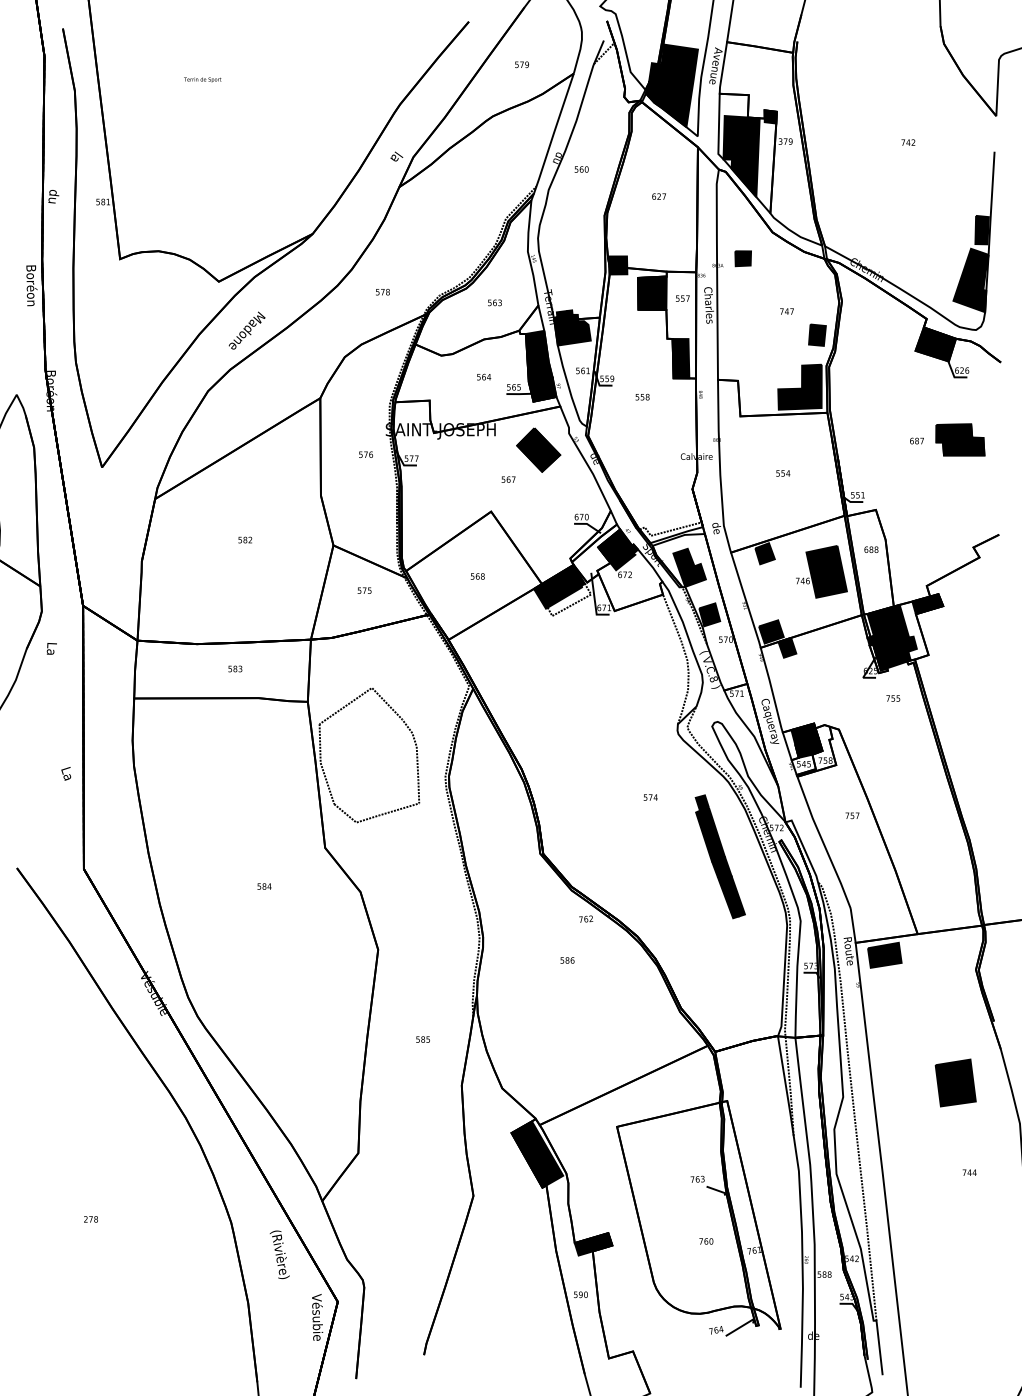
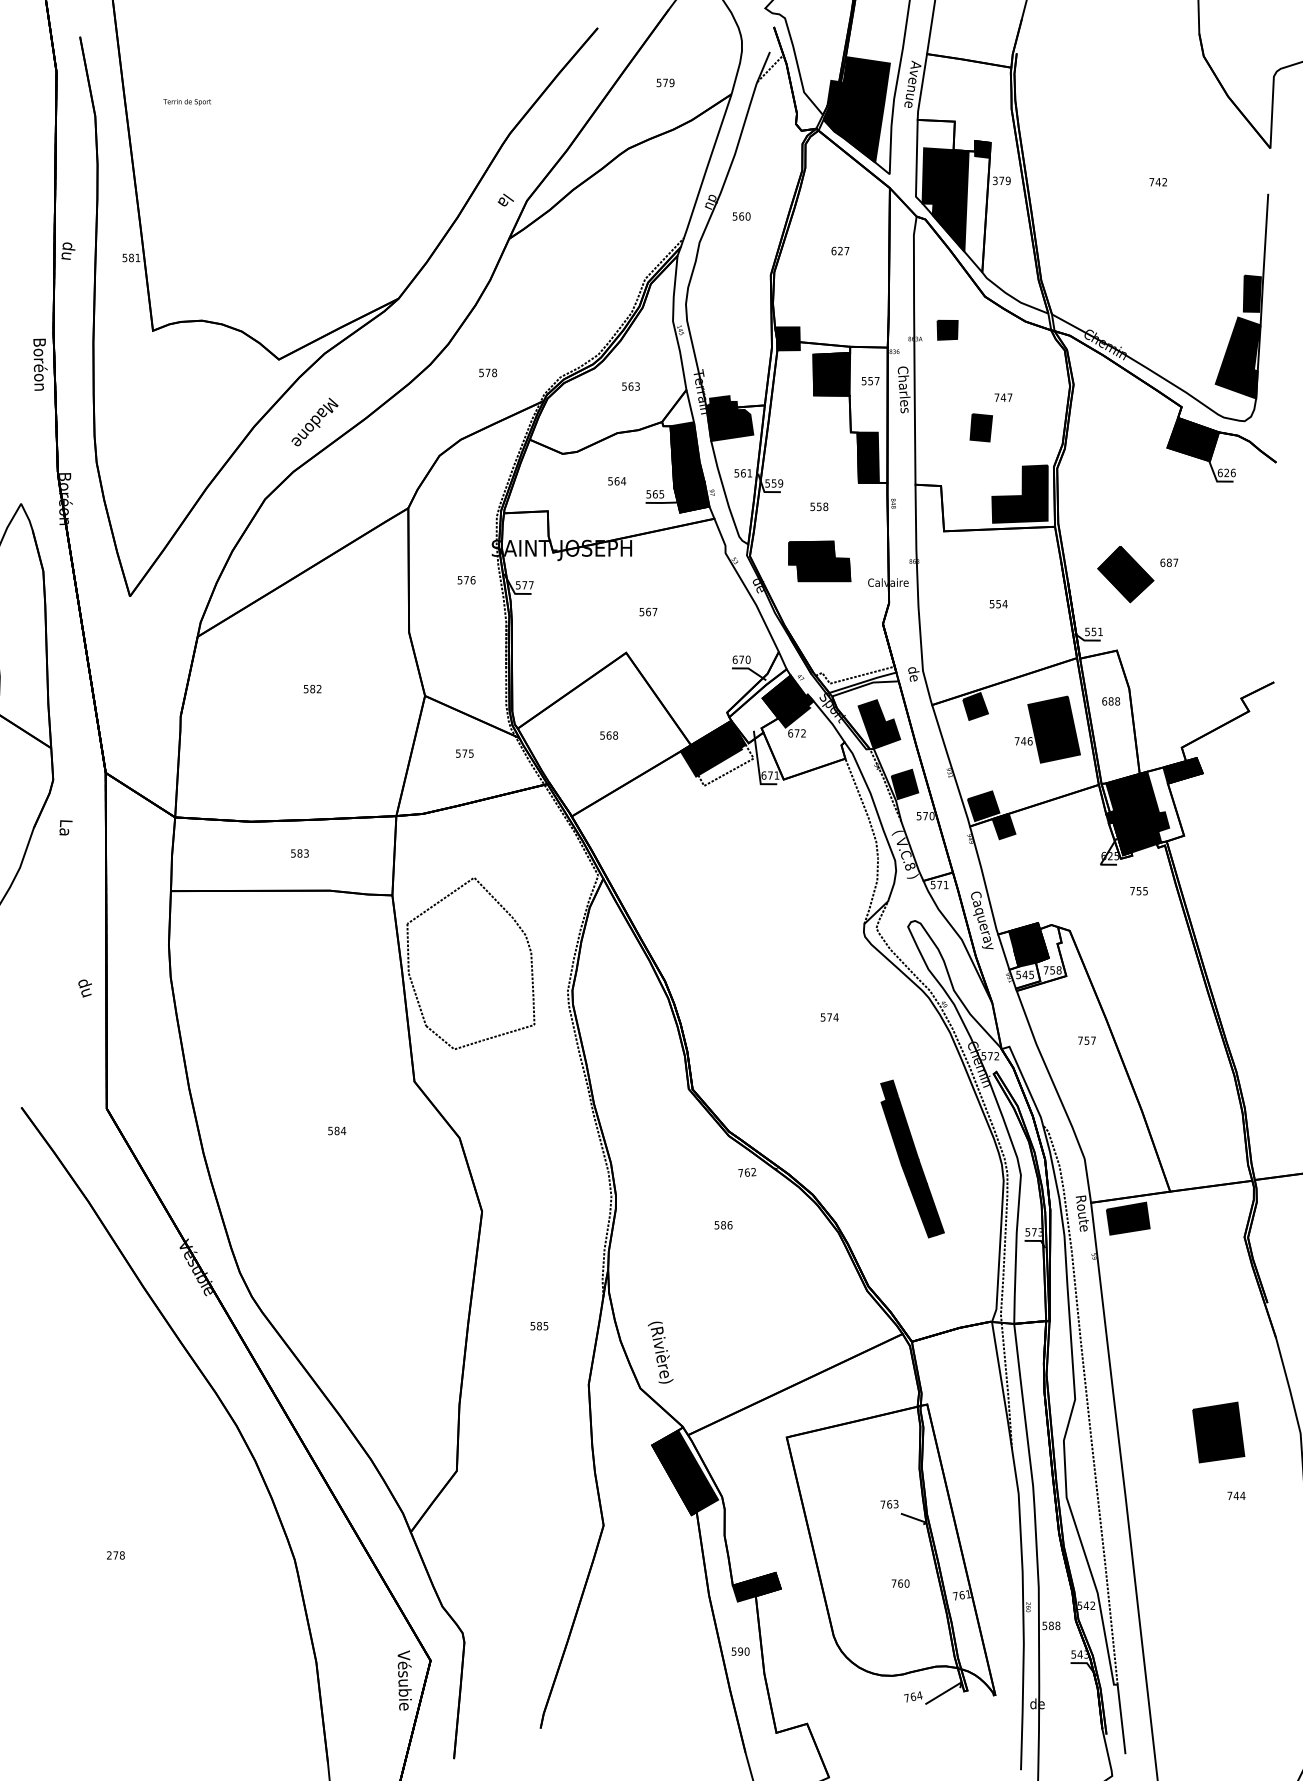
text: (202, 80) -> (187, 102), moved
part: (816, 334) -> (980, 427), moved
part: (960, 440) -> (819, 561), moved
part: (538, 450) -> (1125, 574), moved
text: (66, 774) -> (84, 987), La -> du
part: (720, 856) -> (912, 1158), moved
part: (955, 1082) -> (1218, 1432), moved
text: (279, 1254) -> (660, 1352), moved

